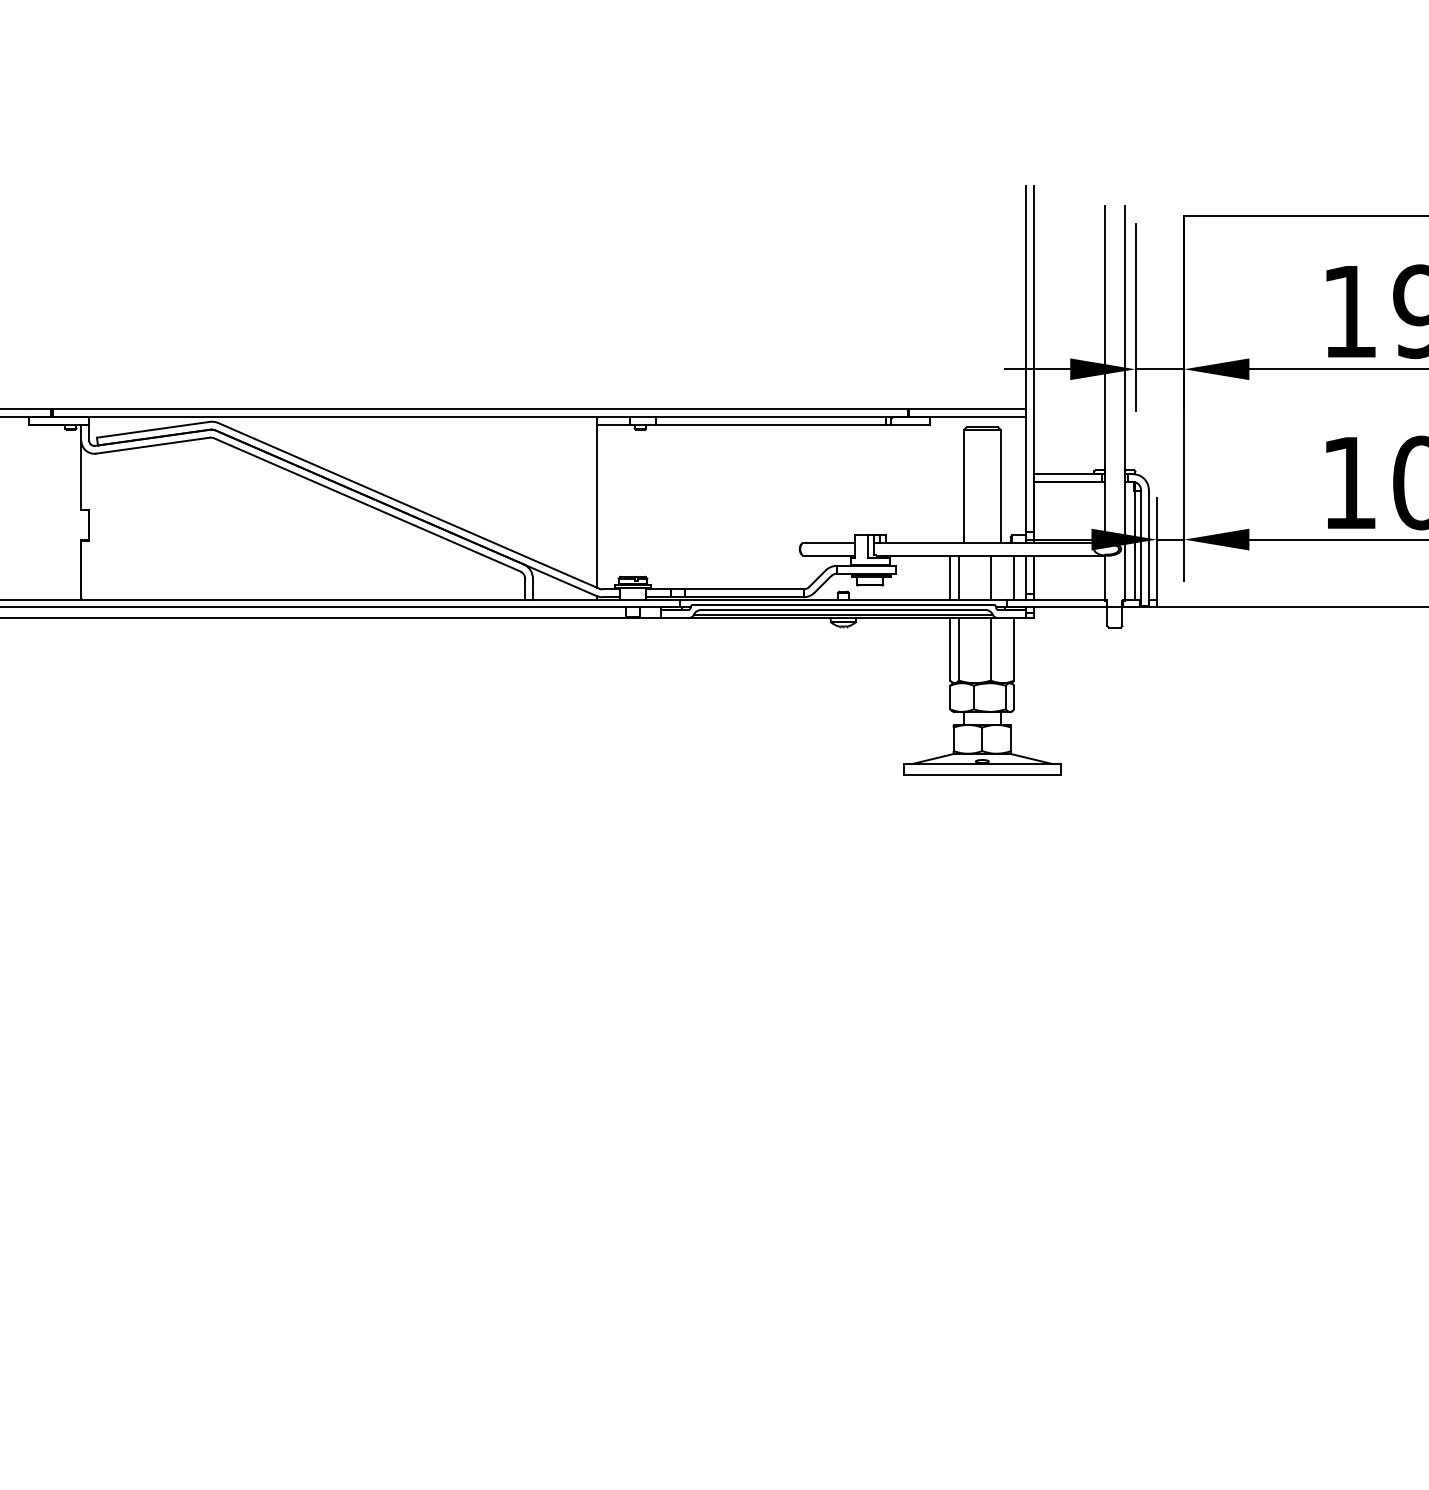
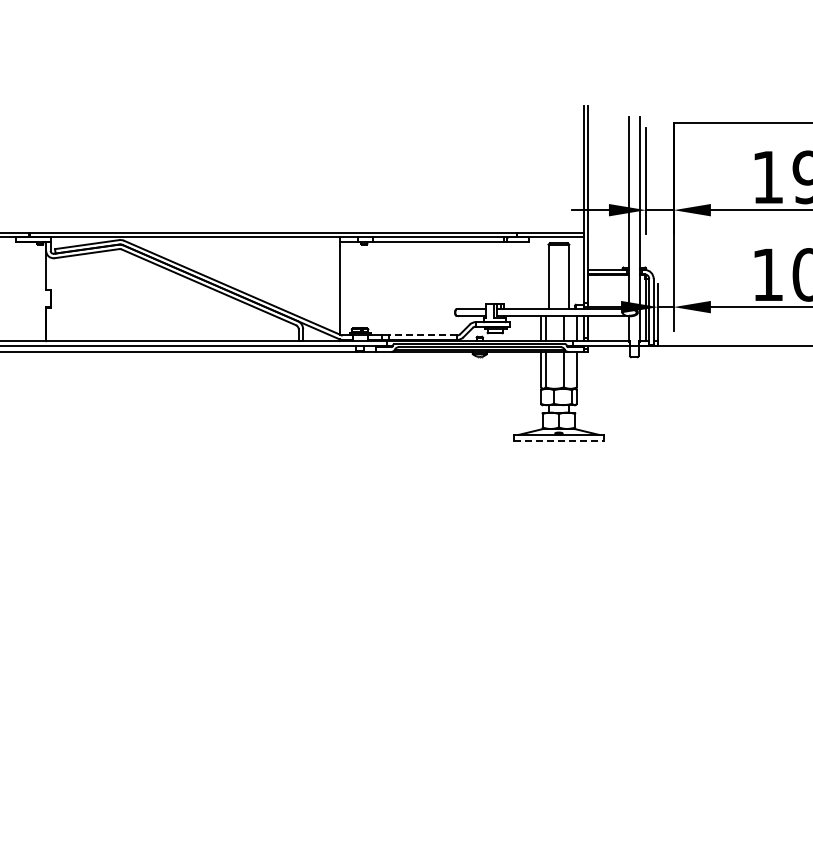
line: (744, 589) -> (423, 335), solid -> dashed
line: (981, 773) -> (558, 440), solid -> dashed

